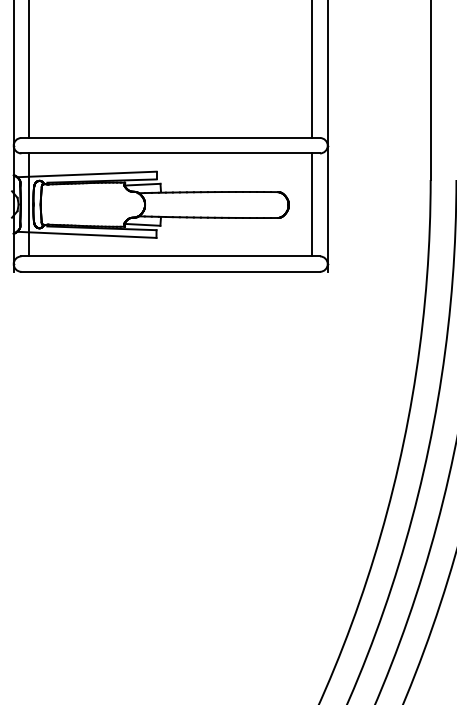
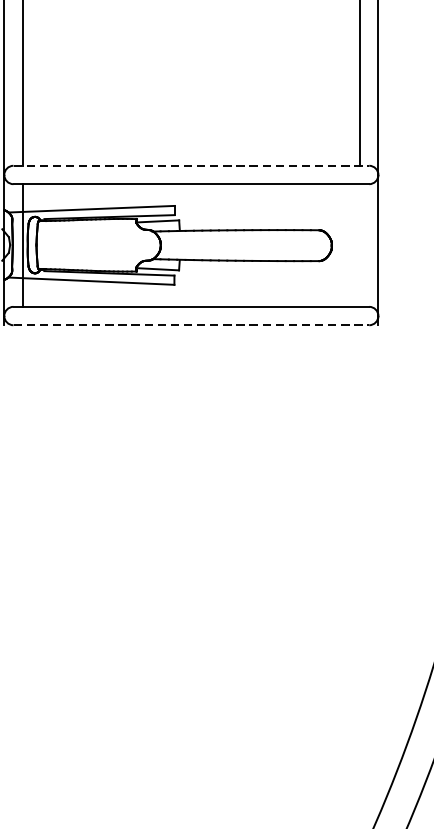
line: (171, 138) -> (192, 166), solid -> dashed
line: (312, 204) -> (360, 245), removed
line: (171, 271) -> (192, 324), solid -> dashed

